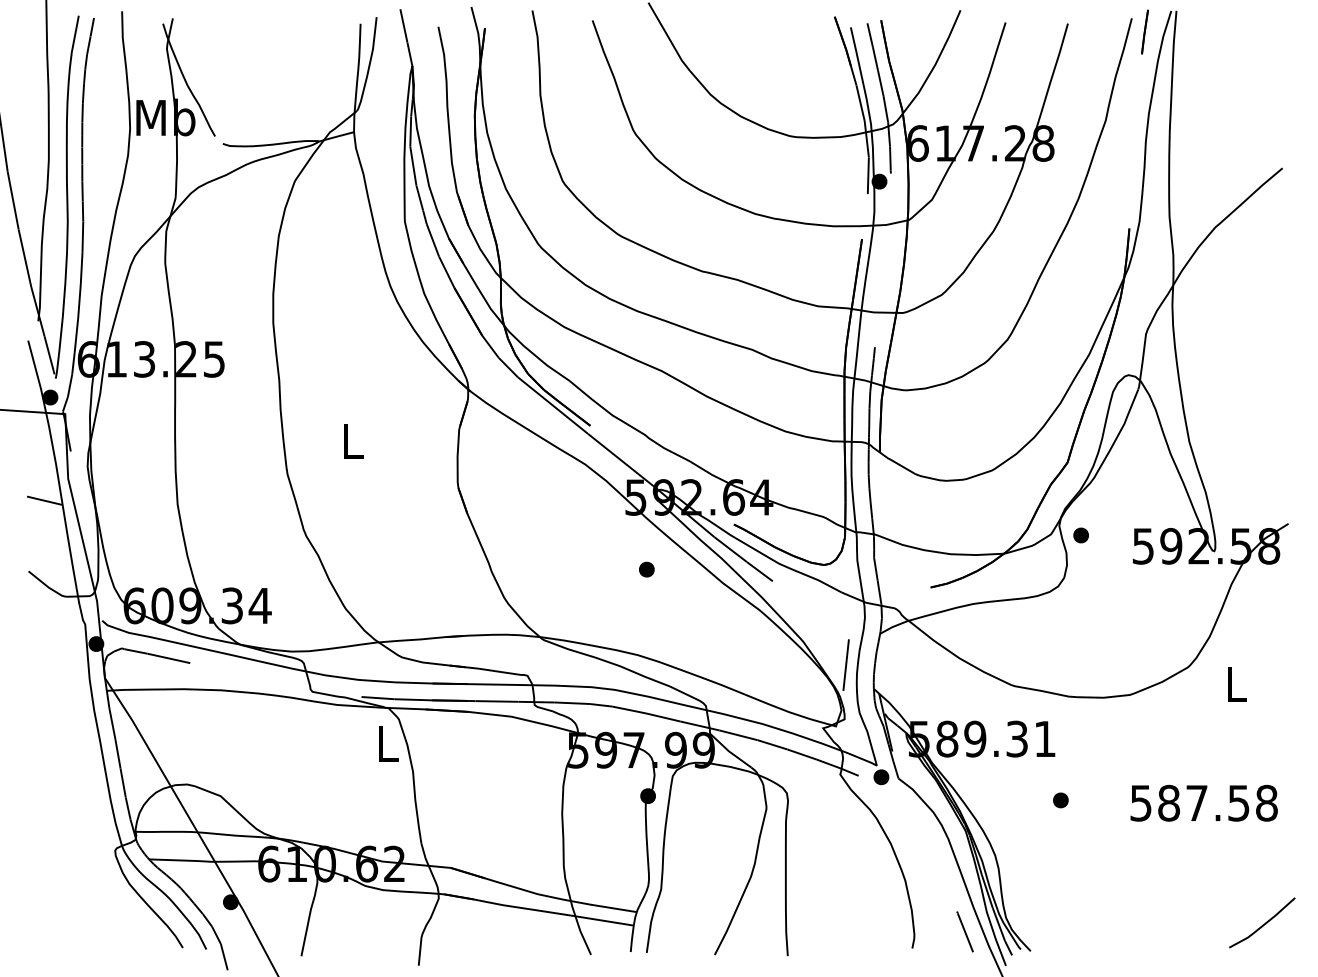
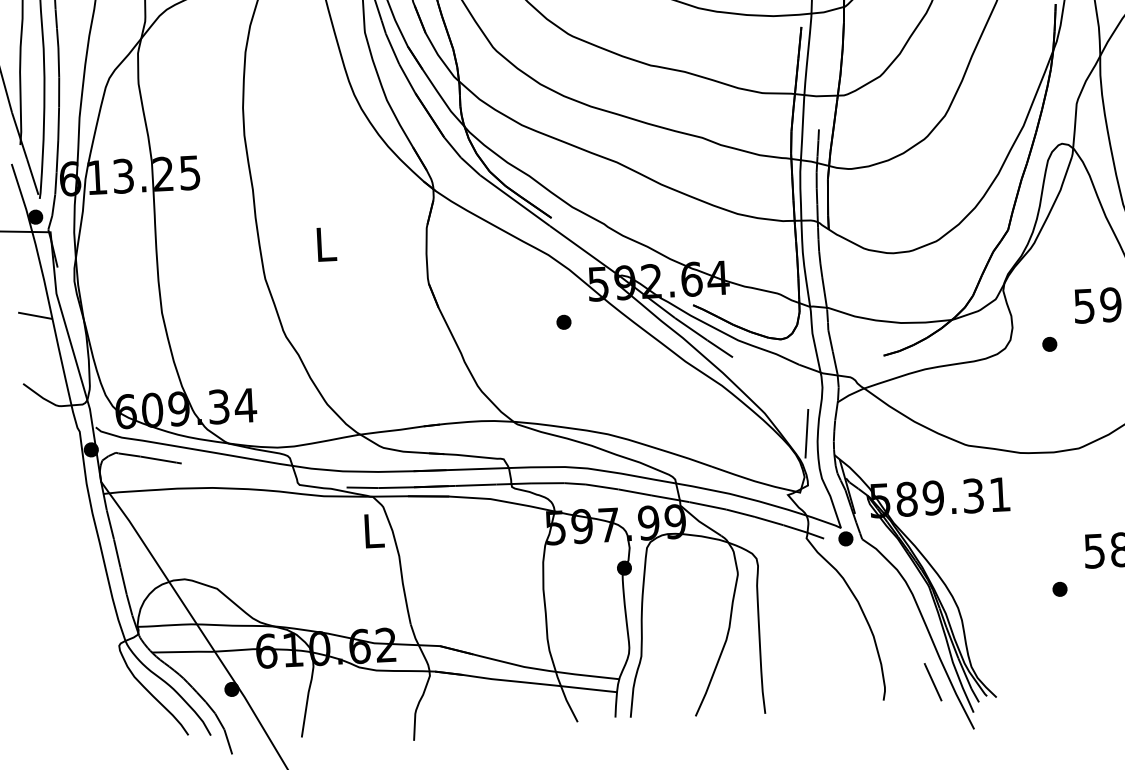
part: (1080, 535) -> (1049, 344), moved
part: (646, 569) -> (563, 322), moved
part: (1060, 800) -> (1059, 589), moved

